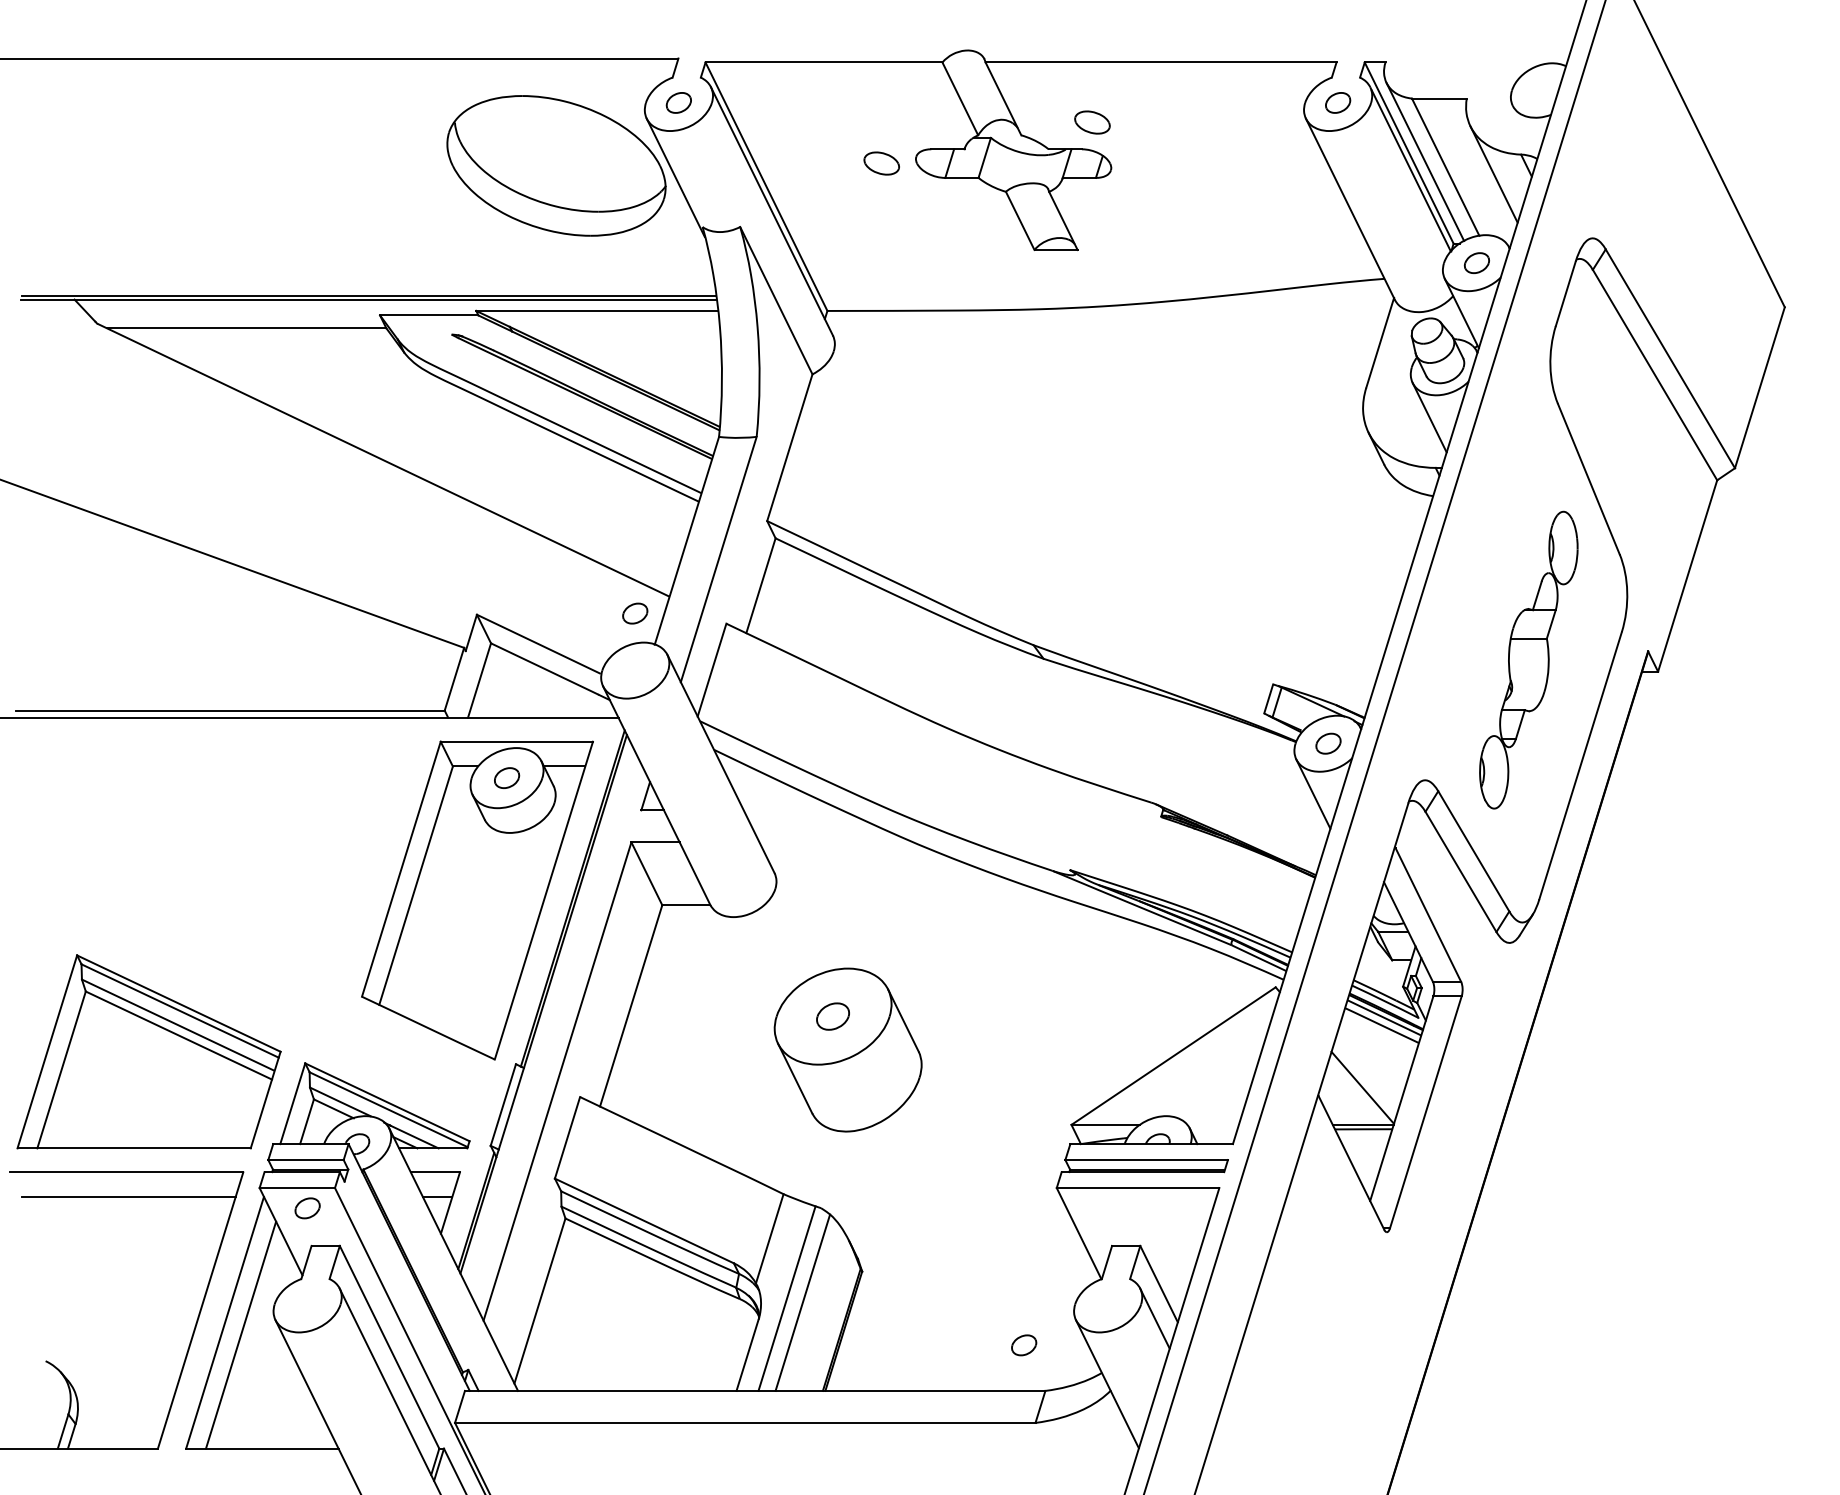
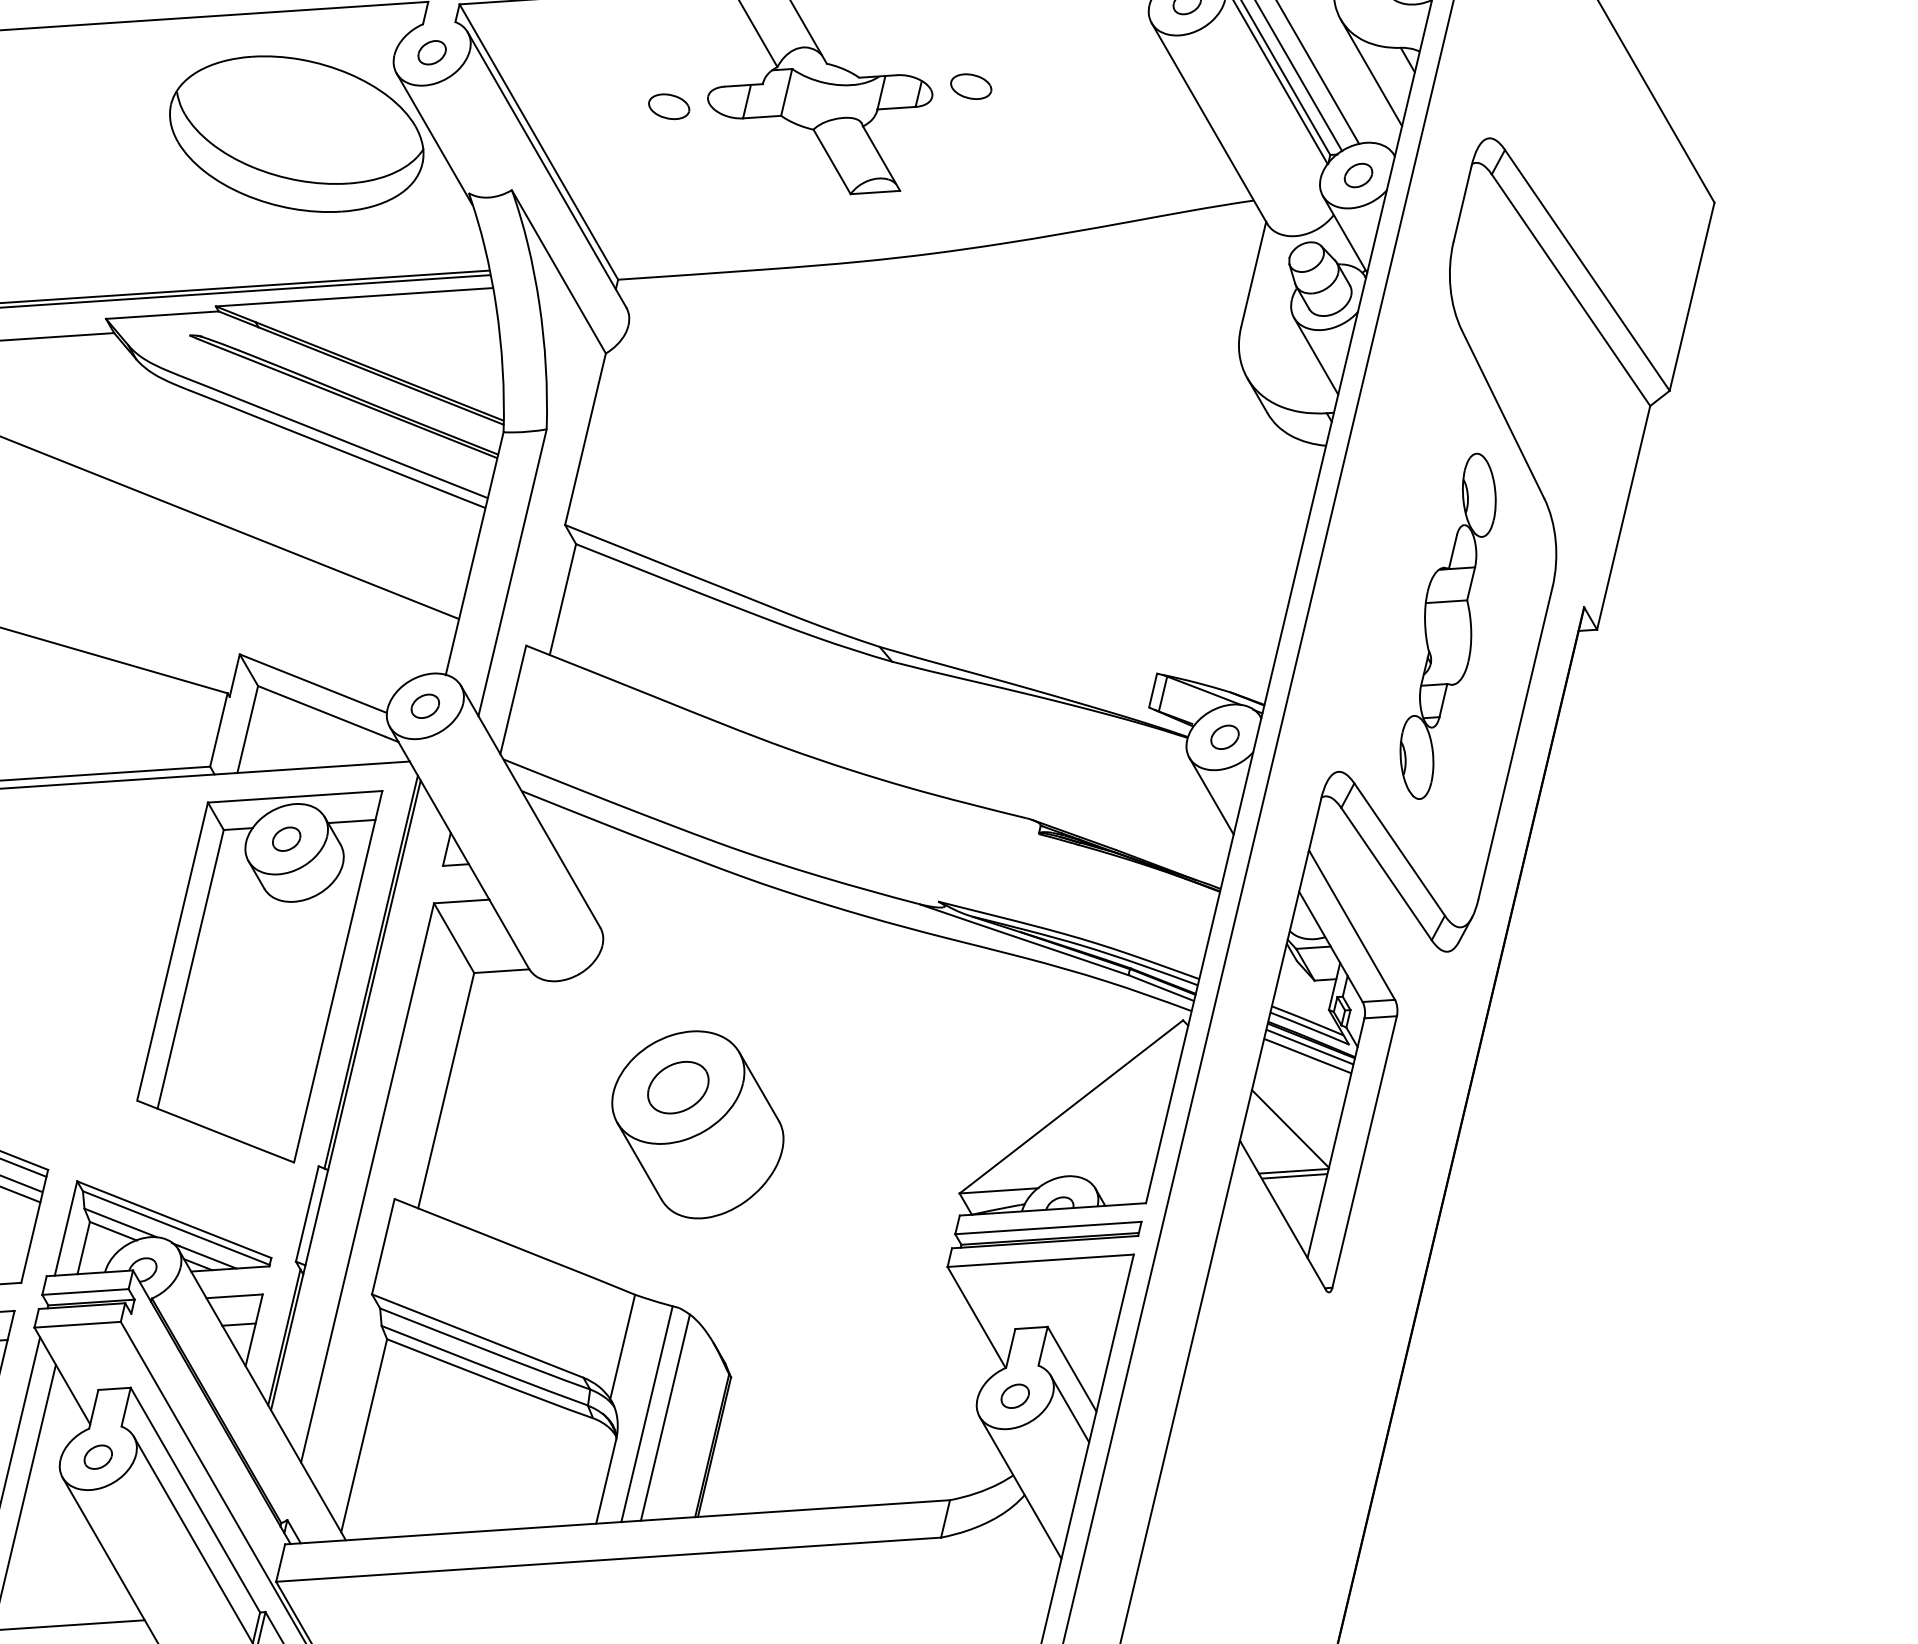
part: (1092, 122) -> (971, 86), moved
part: (635, 613) -> (425, 706), moved
part: (832, 1016) -> (677, 1087), size x1.67
part: (307, 1208) -> (98, 1457), moved
part: (1024, 1345) -> (1015, 1396), moved

